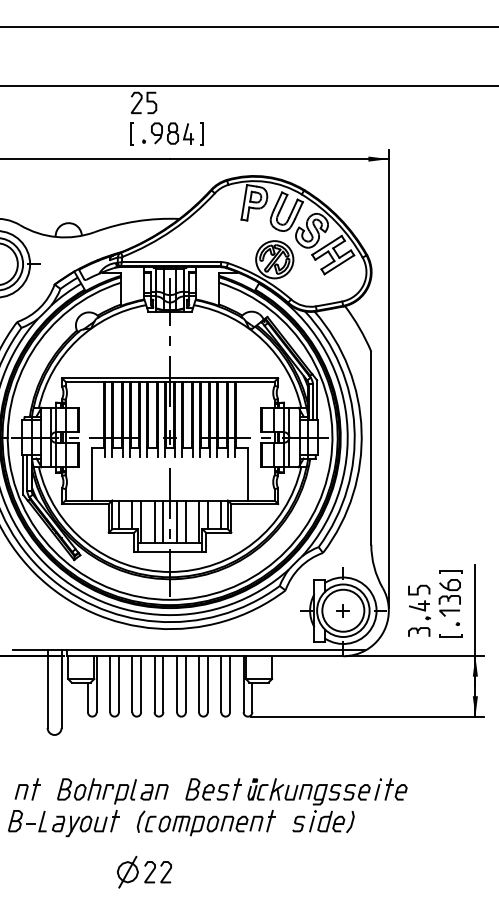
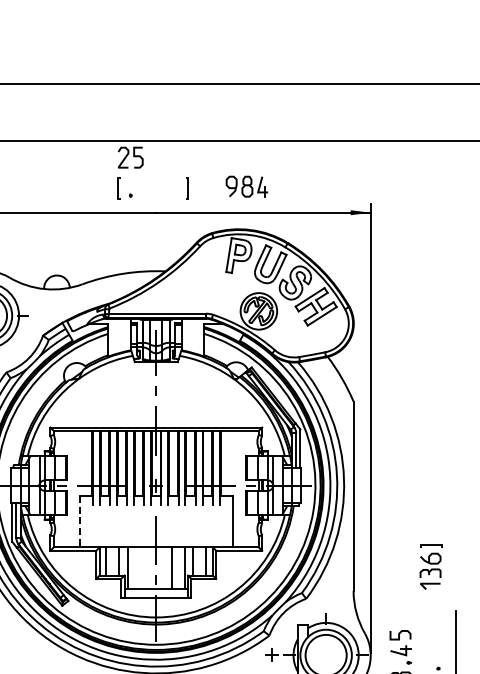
part: (172, 133) -> (246, 186), moved
line: (92, 474) -> (80, 521), solid -> dashed
line: (154, 521) -> (141, 567), removed
line: (163, 521) -> (149, 567), removed
line: (177, 521) -> (163, 567), removed
part: (450, 593) -> (431, 566), moved
part: (342, 610) -> (271, 655), moved

